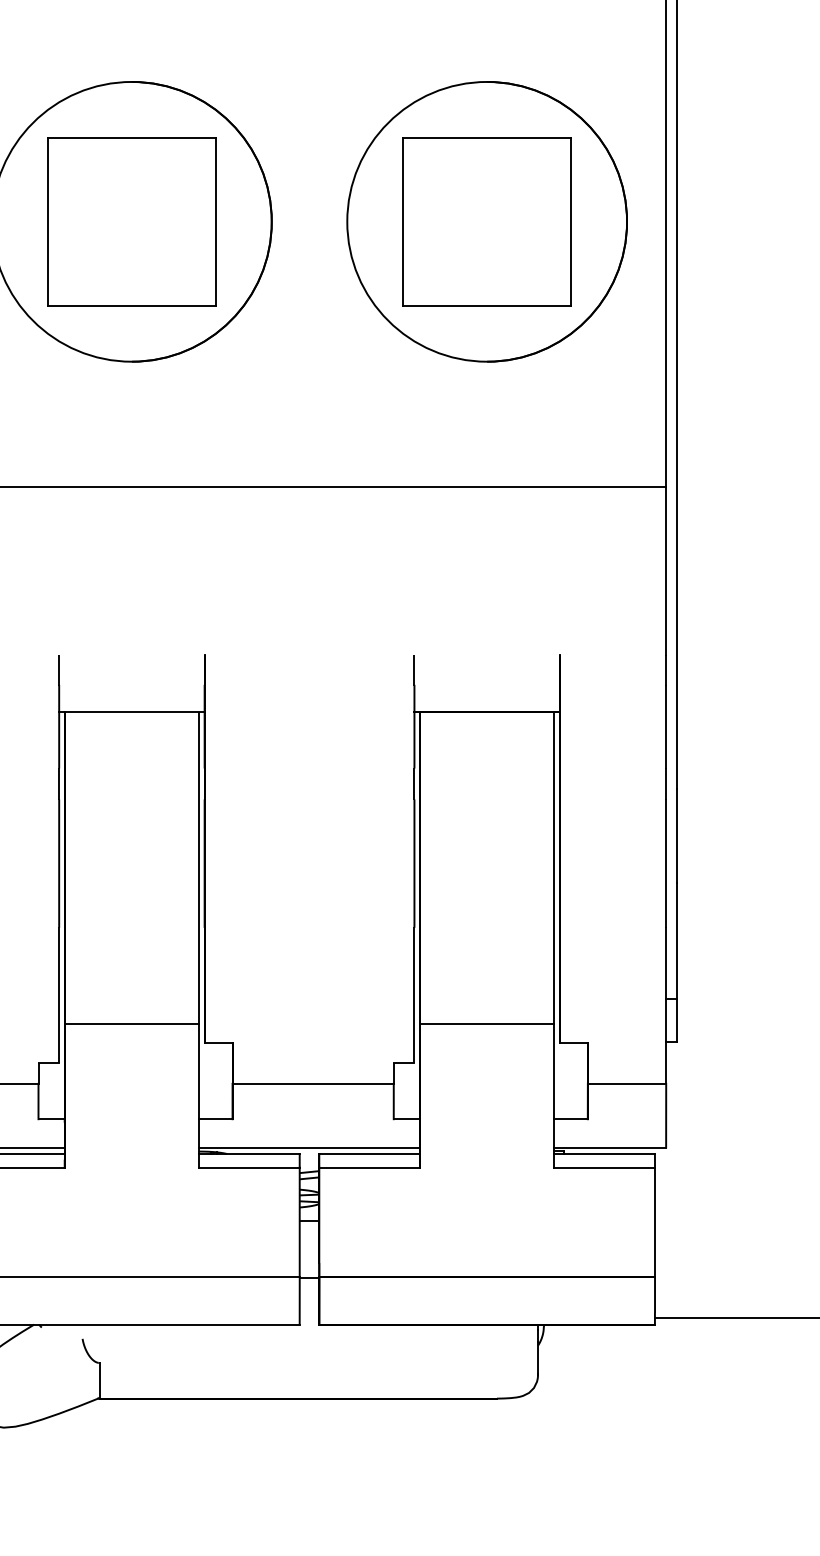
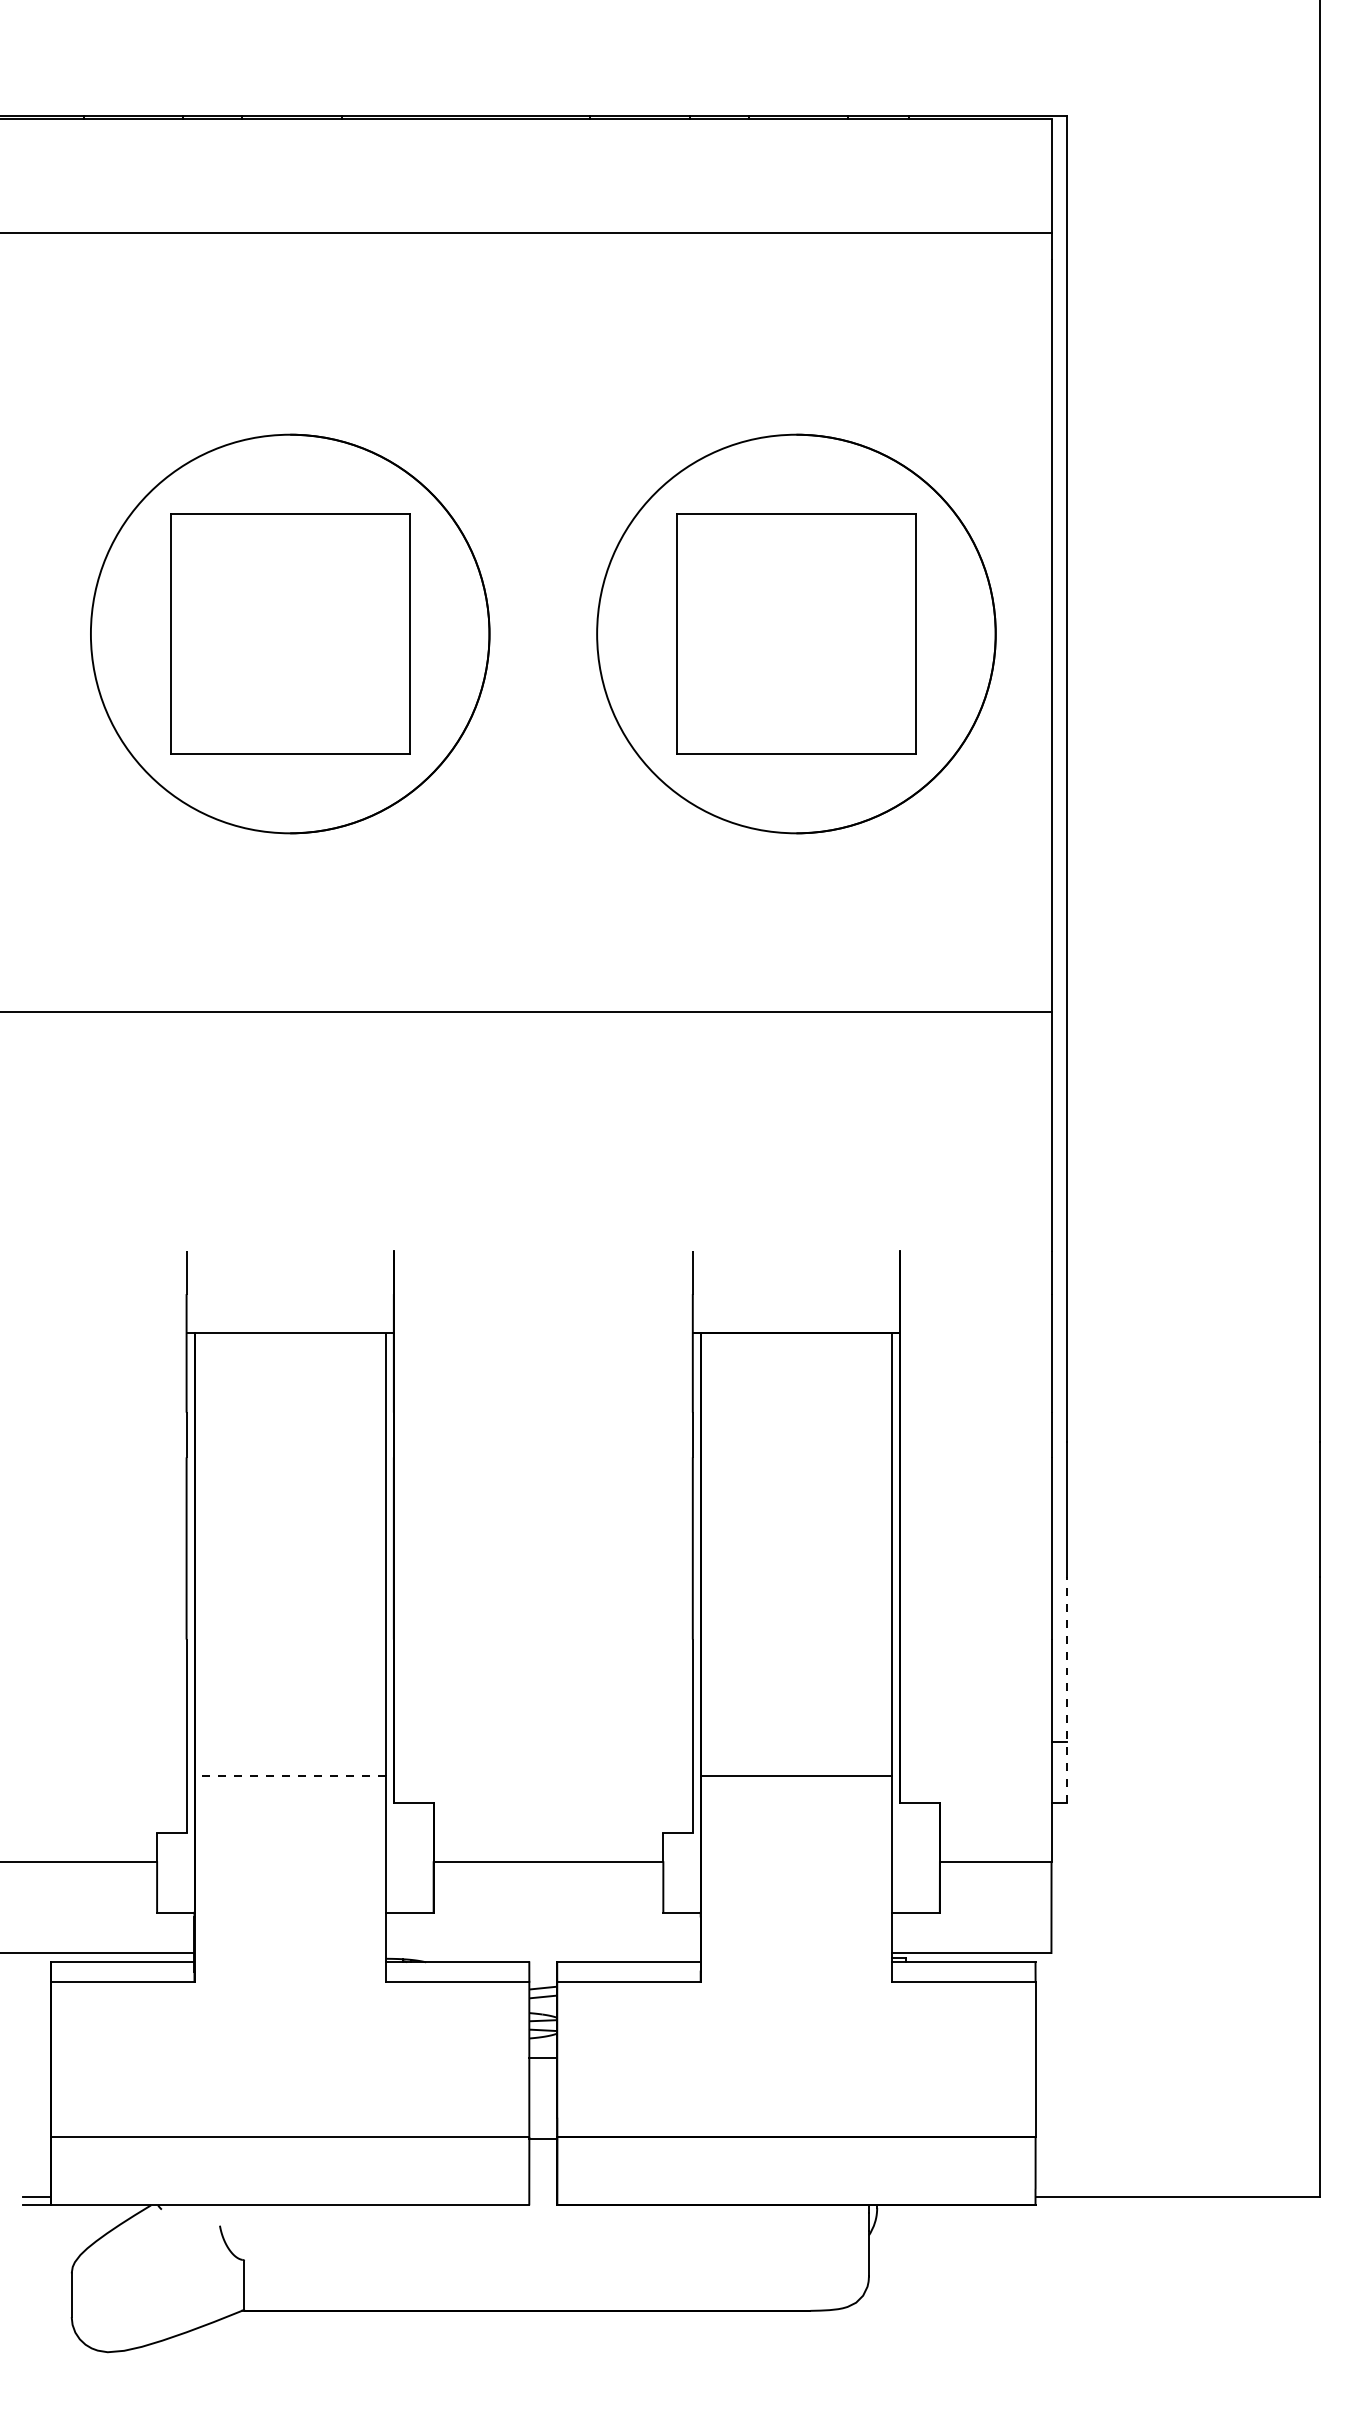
line: (677, 962) -> (1067, 1689), solid -> dashed
line: (132, 1023) -> (290, 1776), solid -> dashed
line: (308, 1147) -> (542, 1953), removed

